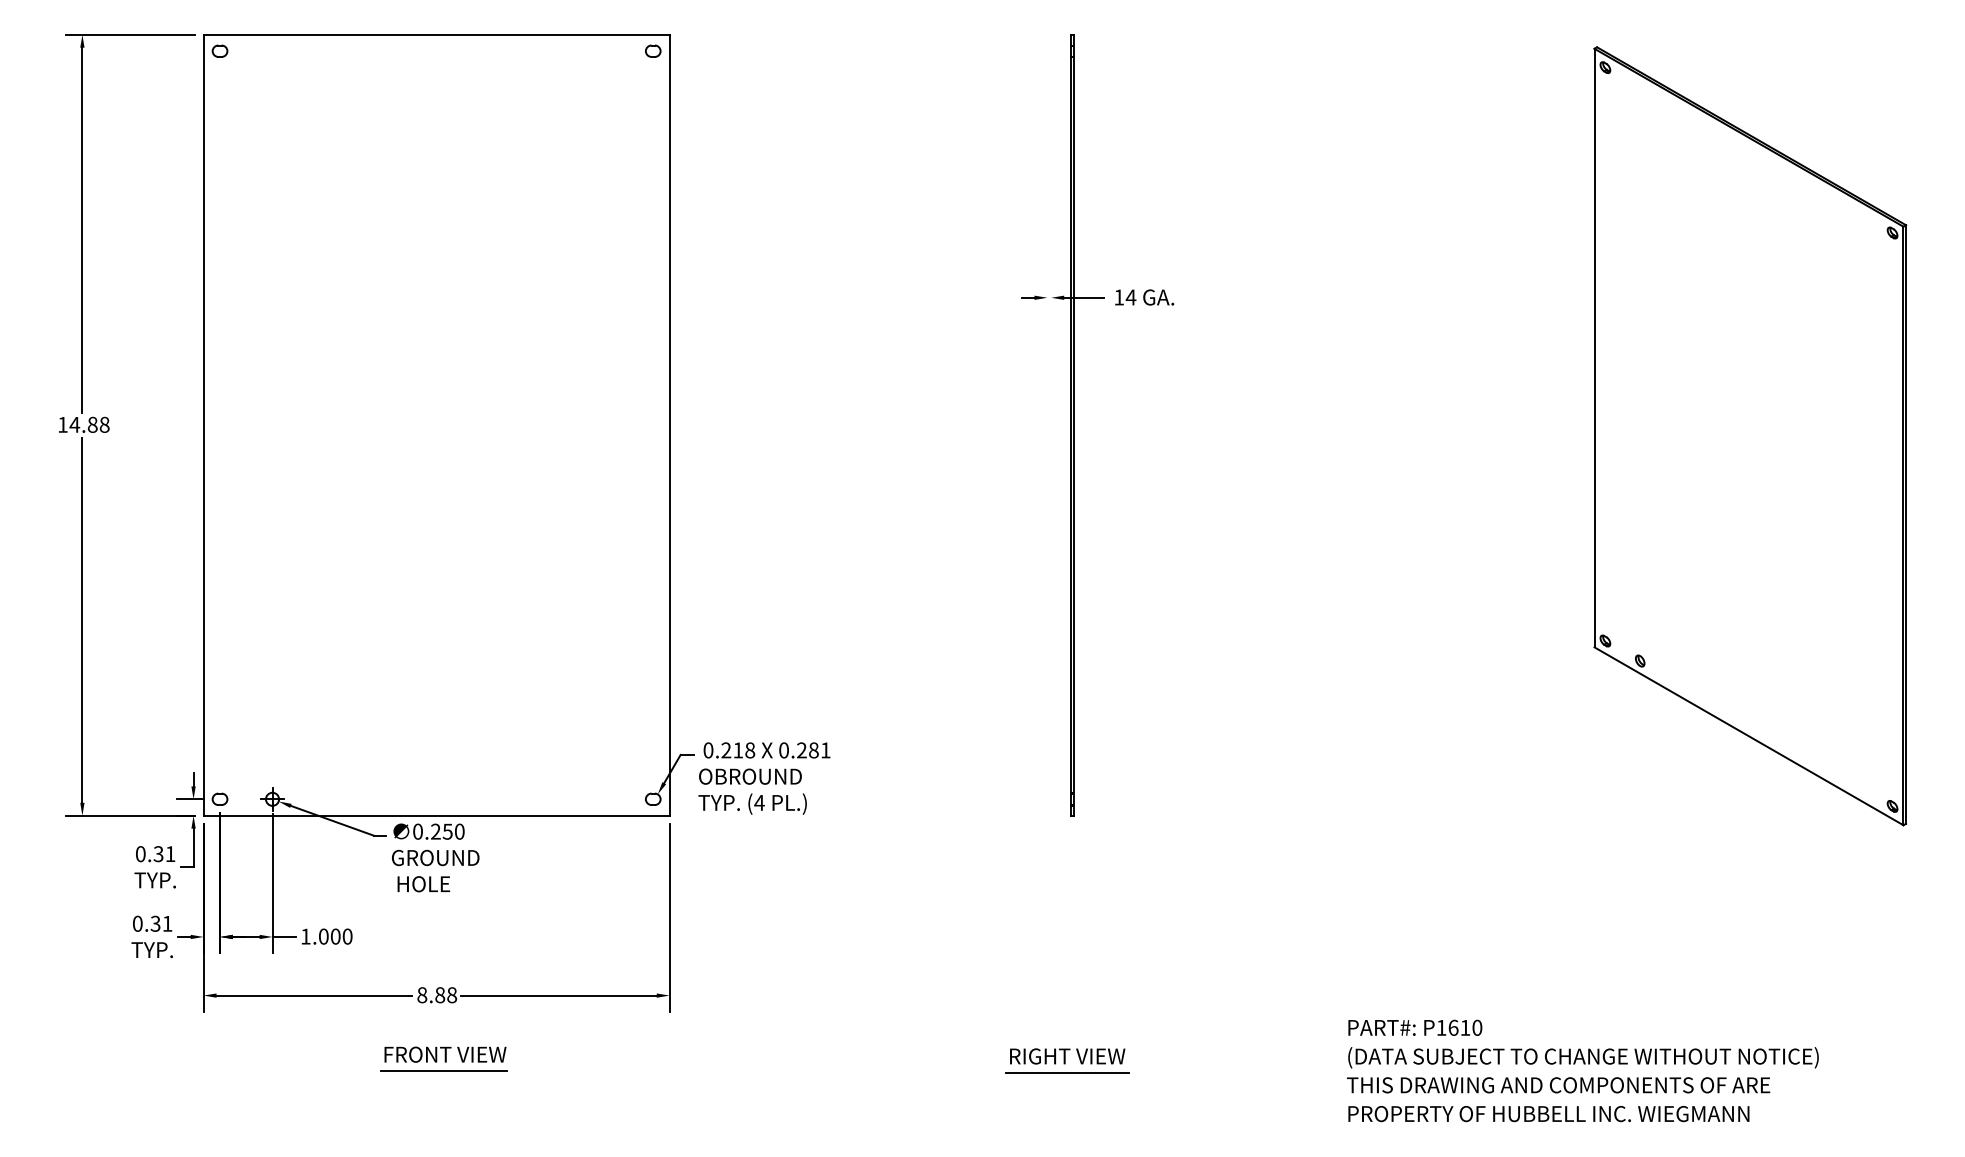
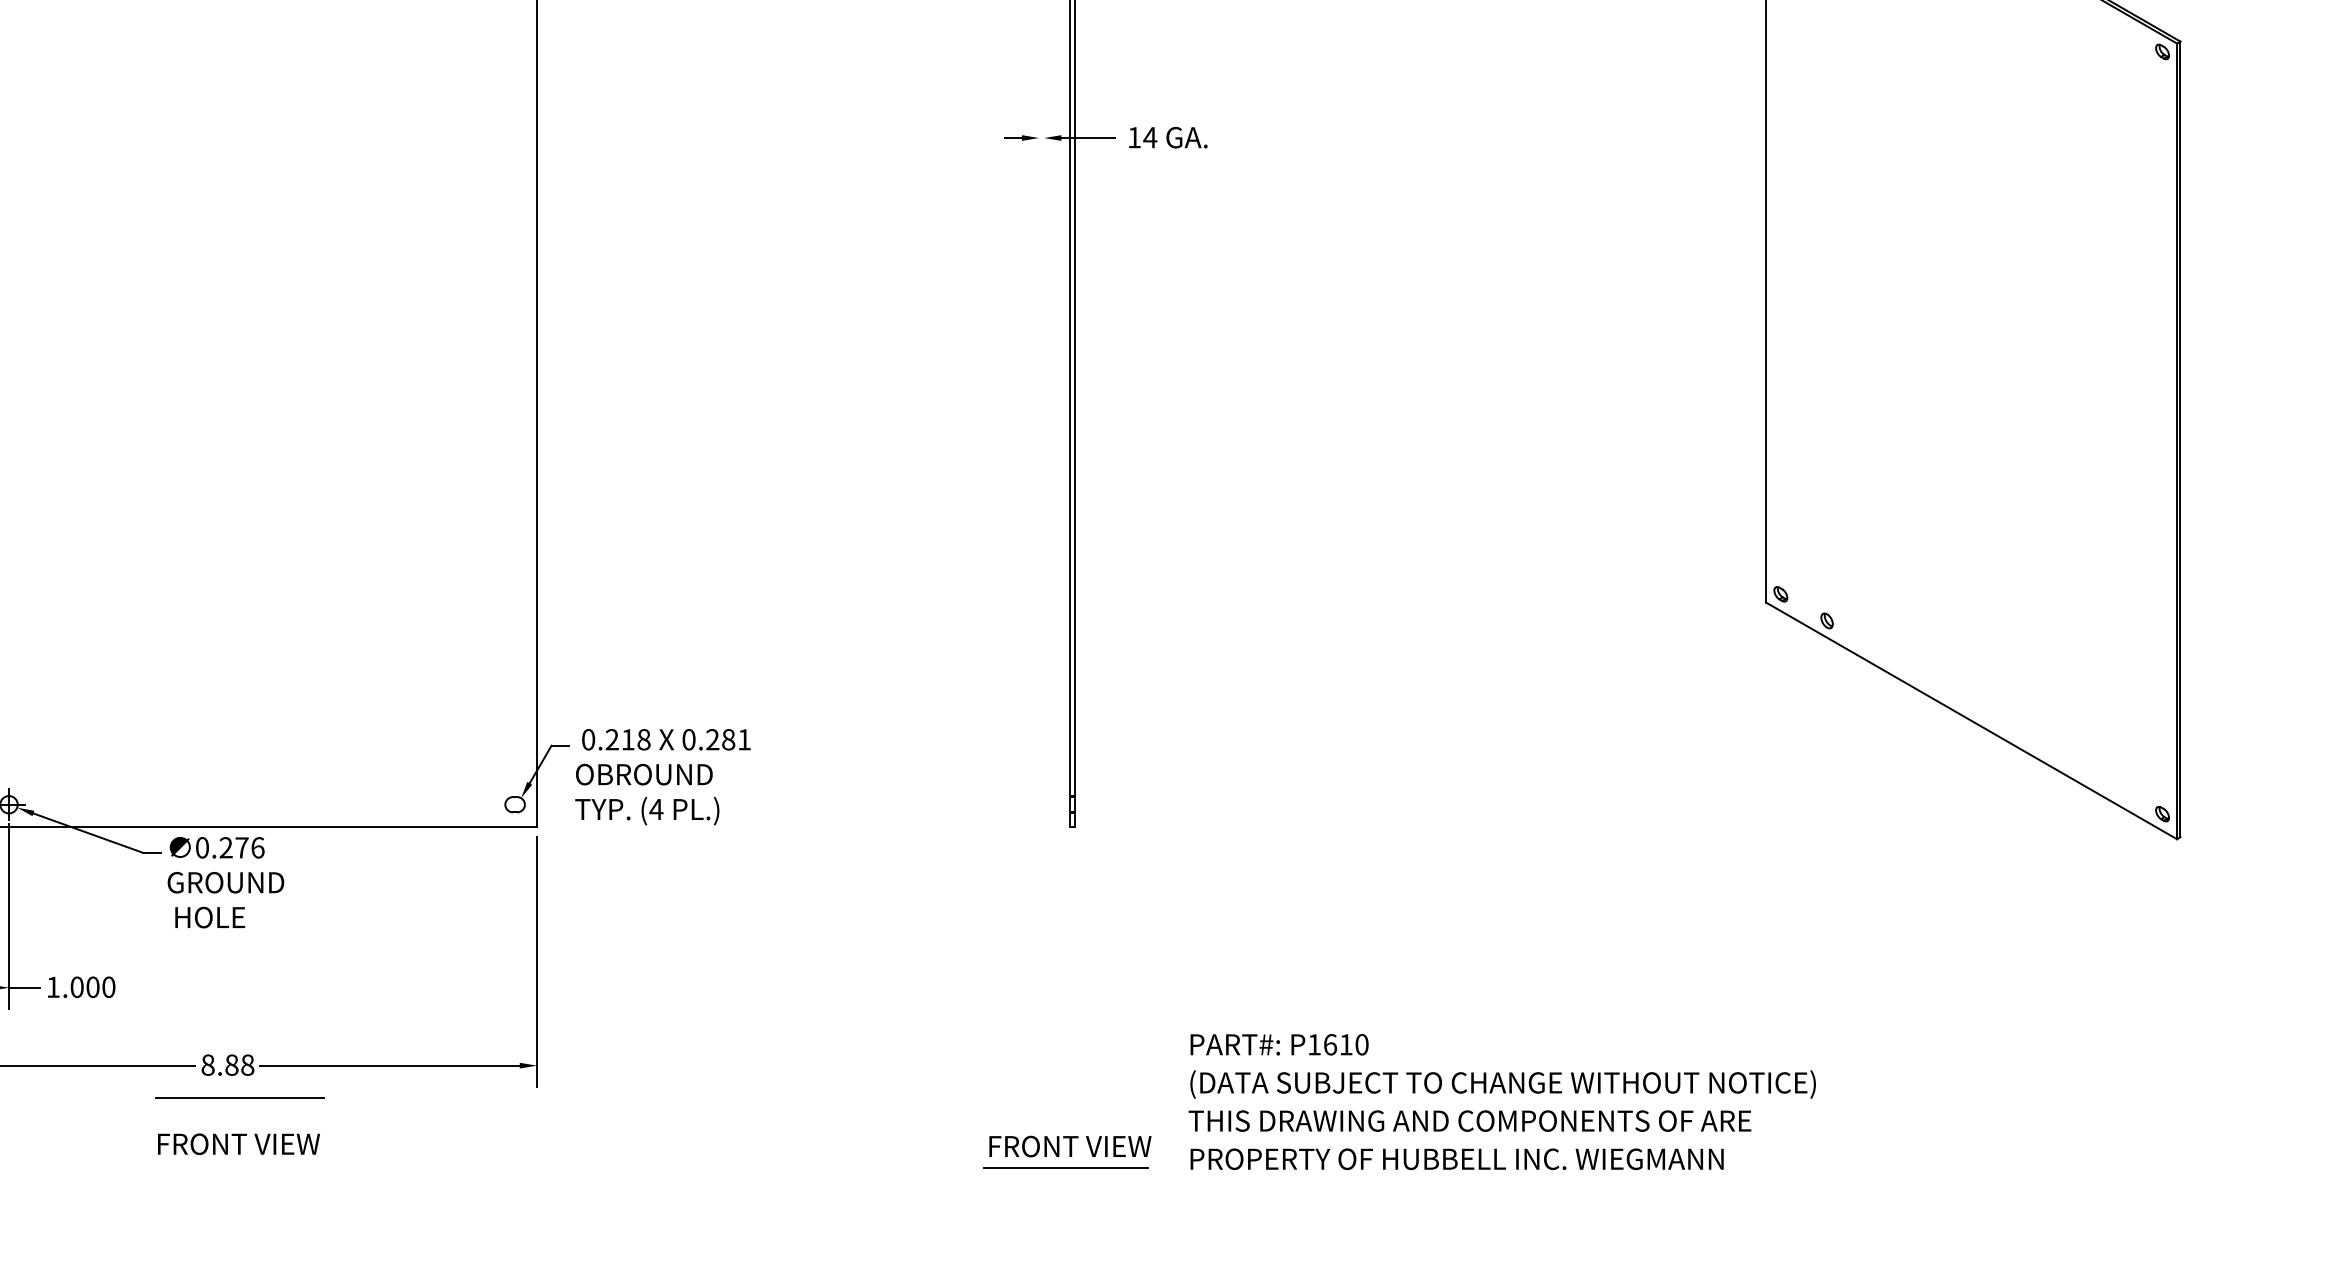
text: (453, 831) -> (249, 847), 0.250 -> 0.276
text: (1071, 1056) -> (1071, 1146), RIGHT VIEW -> FRONT VIEW
line: (443, 1070) -> (238, 1097), moved
text: (1582, 1070) -> (1501, 1101), moved

